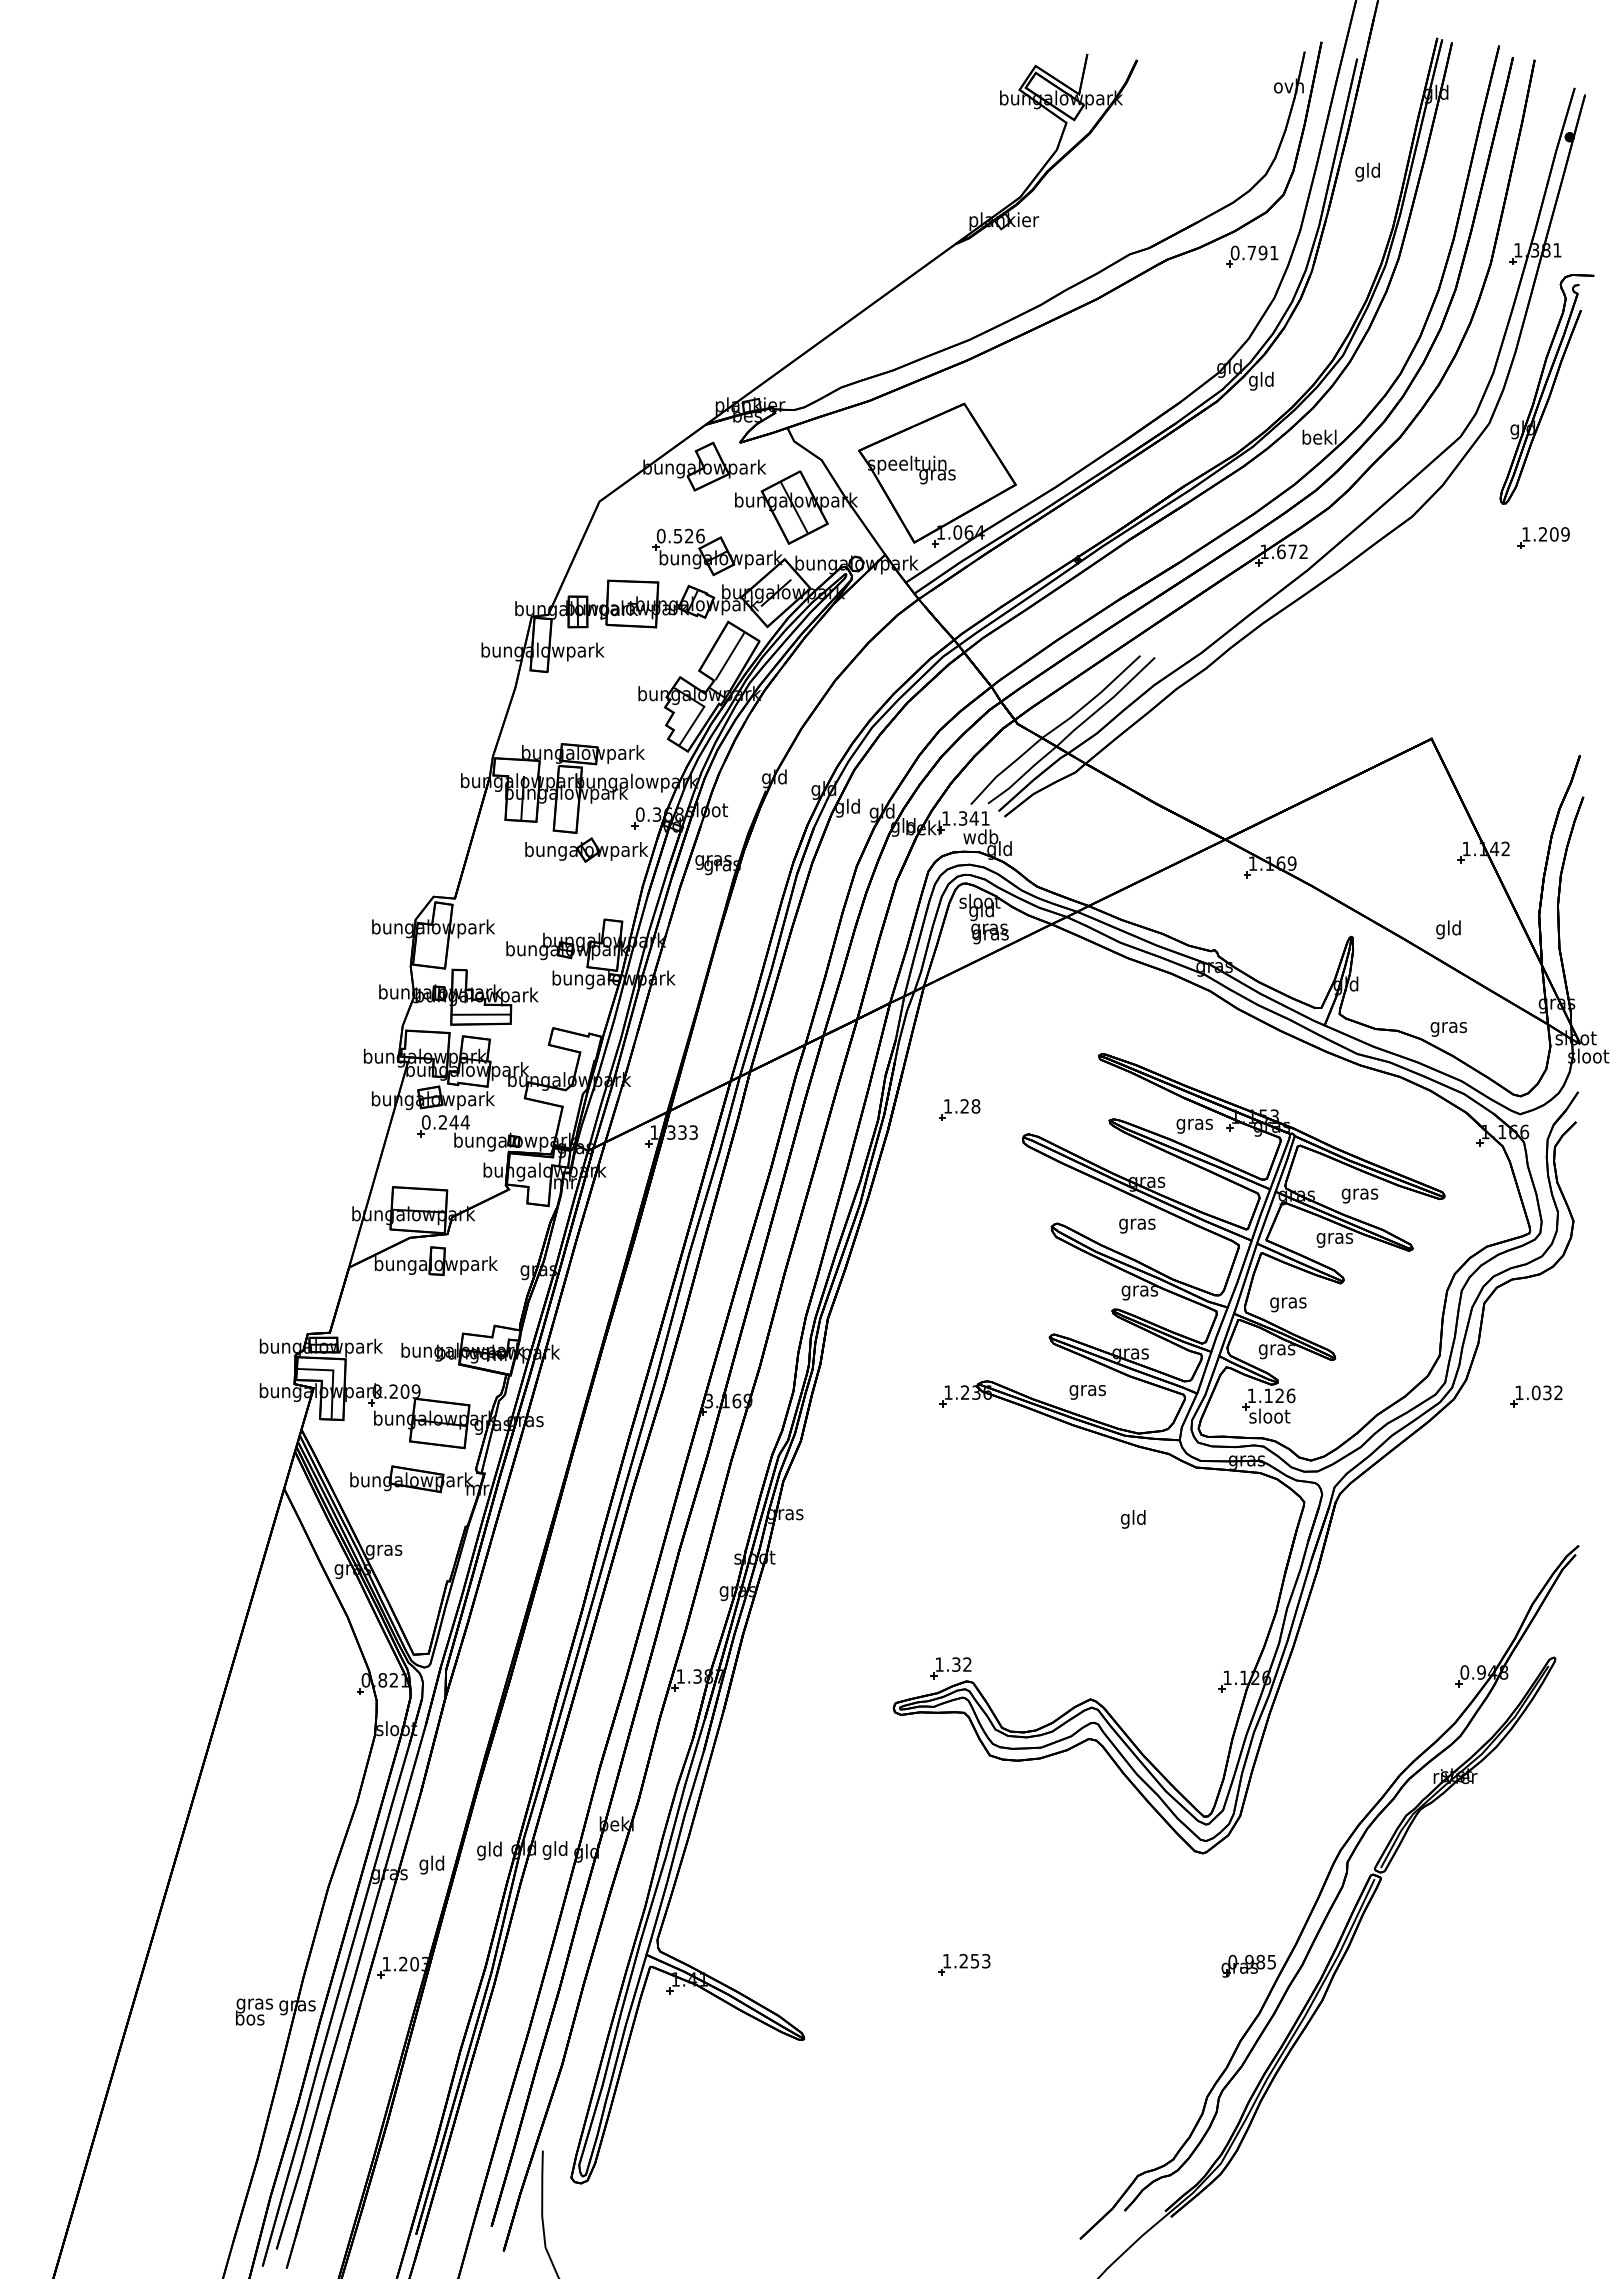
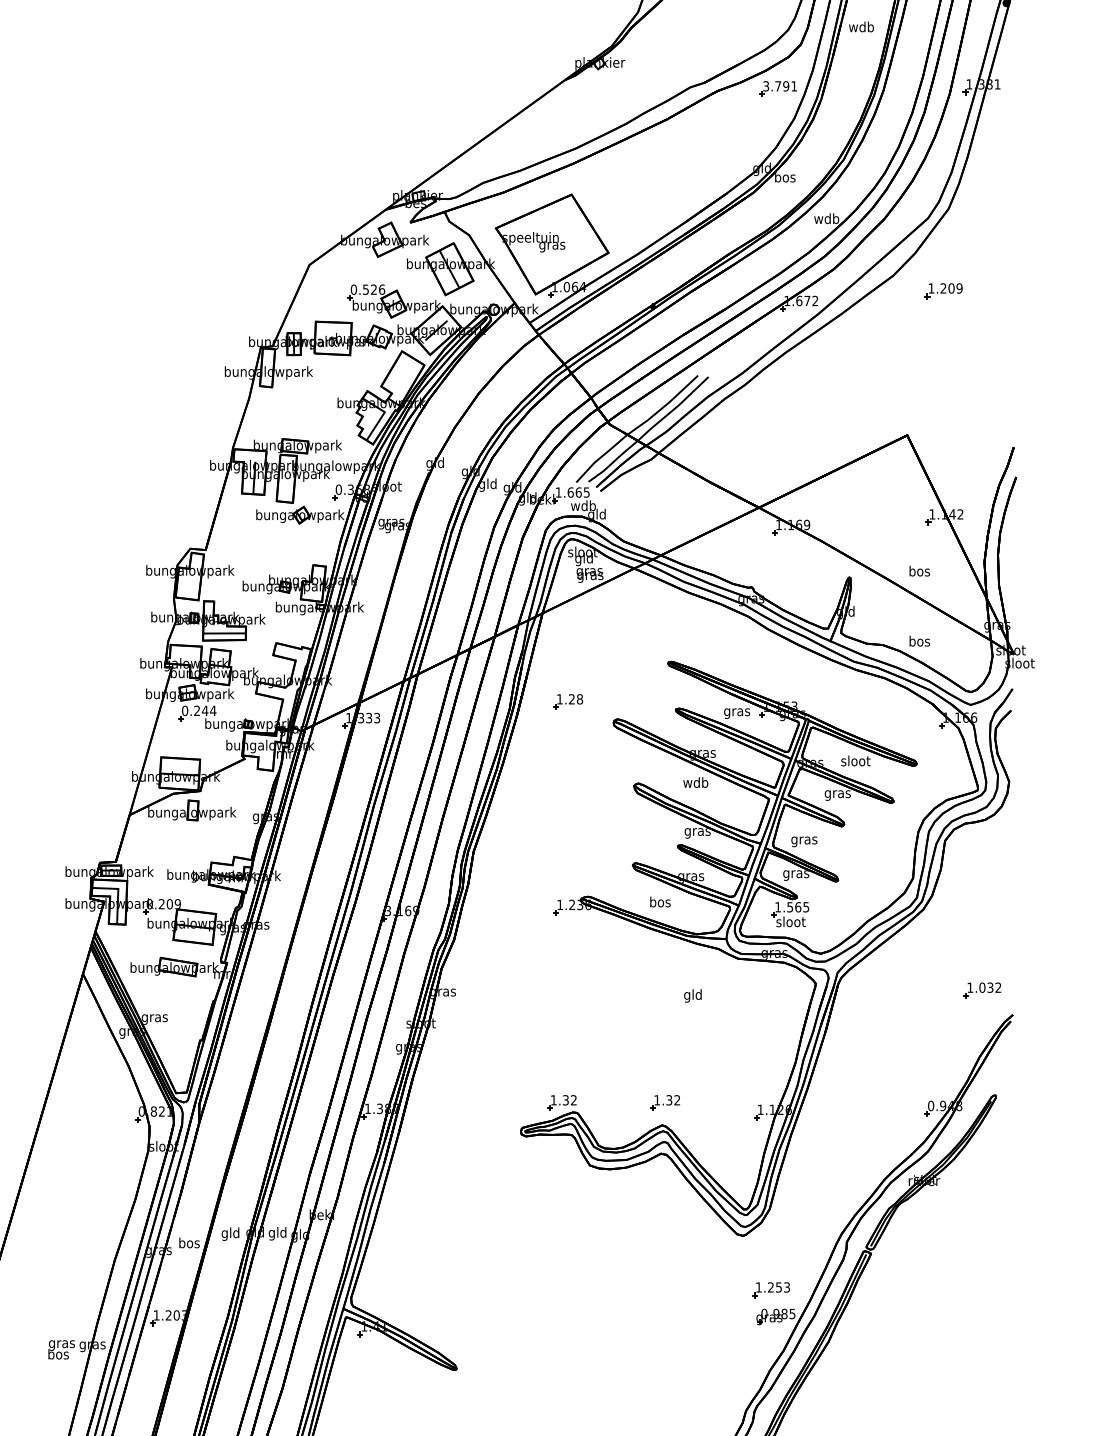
text: (1367, 171) -> (861, 27), gld -> wdb
text: (1234, 252) -> (765, 85), 0.791 -> 3.791
text: (1261, 380) -> (785, 177), gld -> bos
part: (1546, 389) -> (989, 184), removed
text: (1319, 436) -> (826, 218), bekl -> wdb
part: (1543, 537) -> (943, 290), moved
line: (730, 656) -> (403, 376), removed
text: (973, 818) -> (578, 492), 1.341 -> 1.665
text: (1448, 929) -> (919, 572), gld -> bos
text: (1448, 1027) -> (919, 642), gras -> bos
text: (1359, 1193) -> (855, 761), gras -> sloot
text: (1137, 1223) -> (695, 783), gras -> wdb
text: (1087, 1390) -> (660, 903), gras -> bos
text: (1279, 1395) -> (797, 906), 1.126 -> 1.565
part: (1536, 1396) -> (982, 990), moved
part: (1094, 1668) -> (665, 1103), added
text: (432, 1864) -> (189, 1243), gld -> bos
part: (964, 1964) -> (771, 1289), moved

